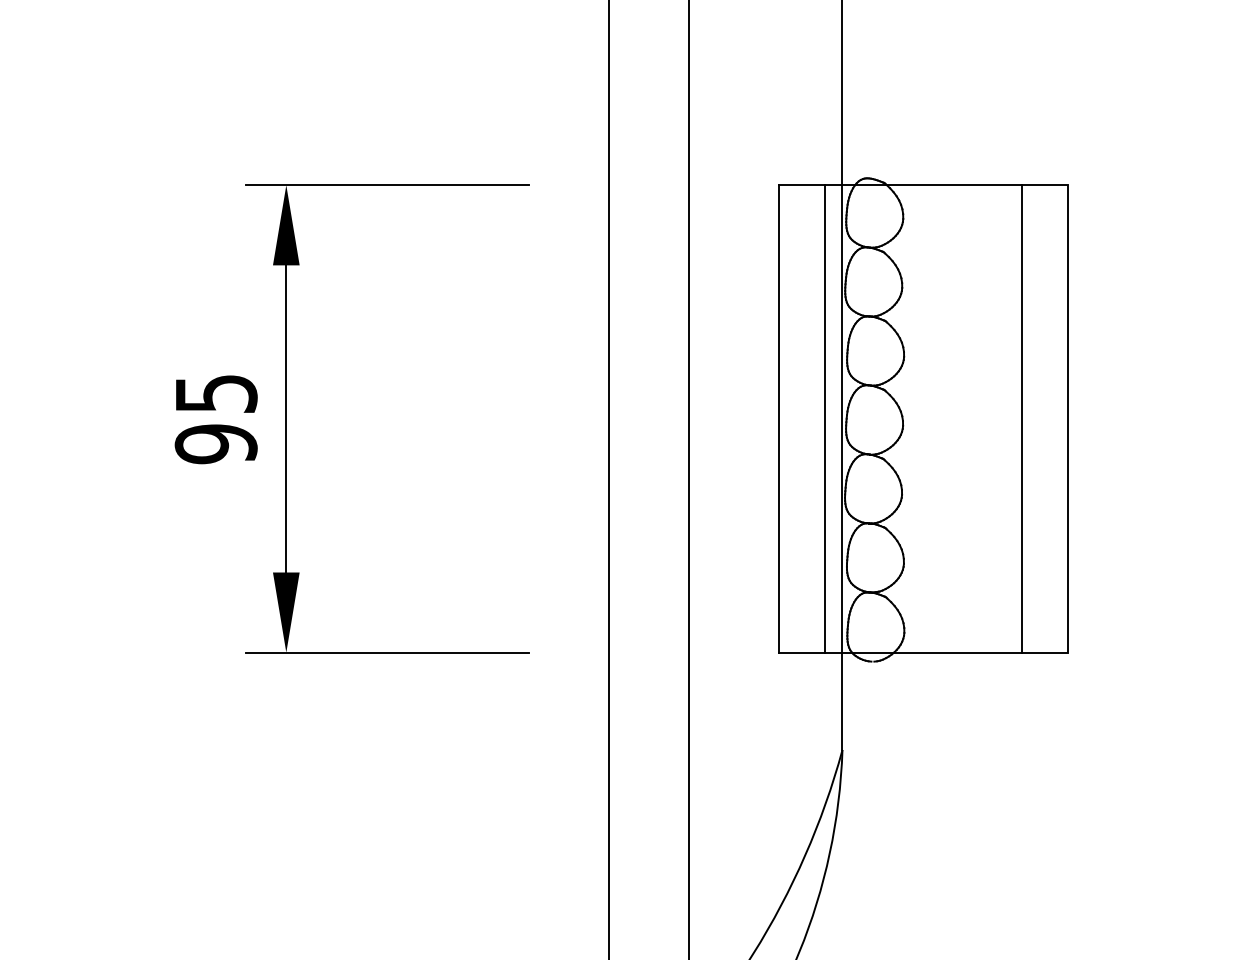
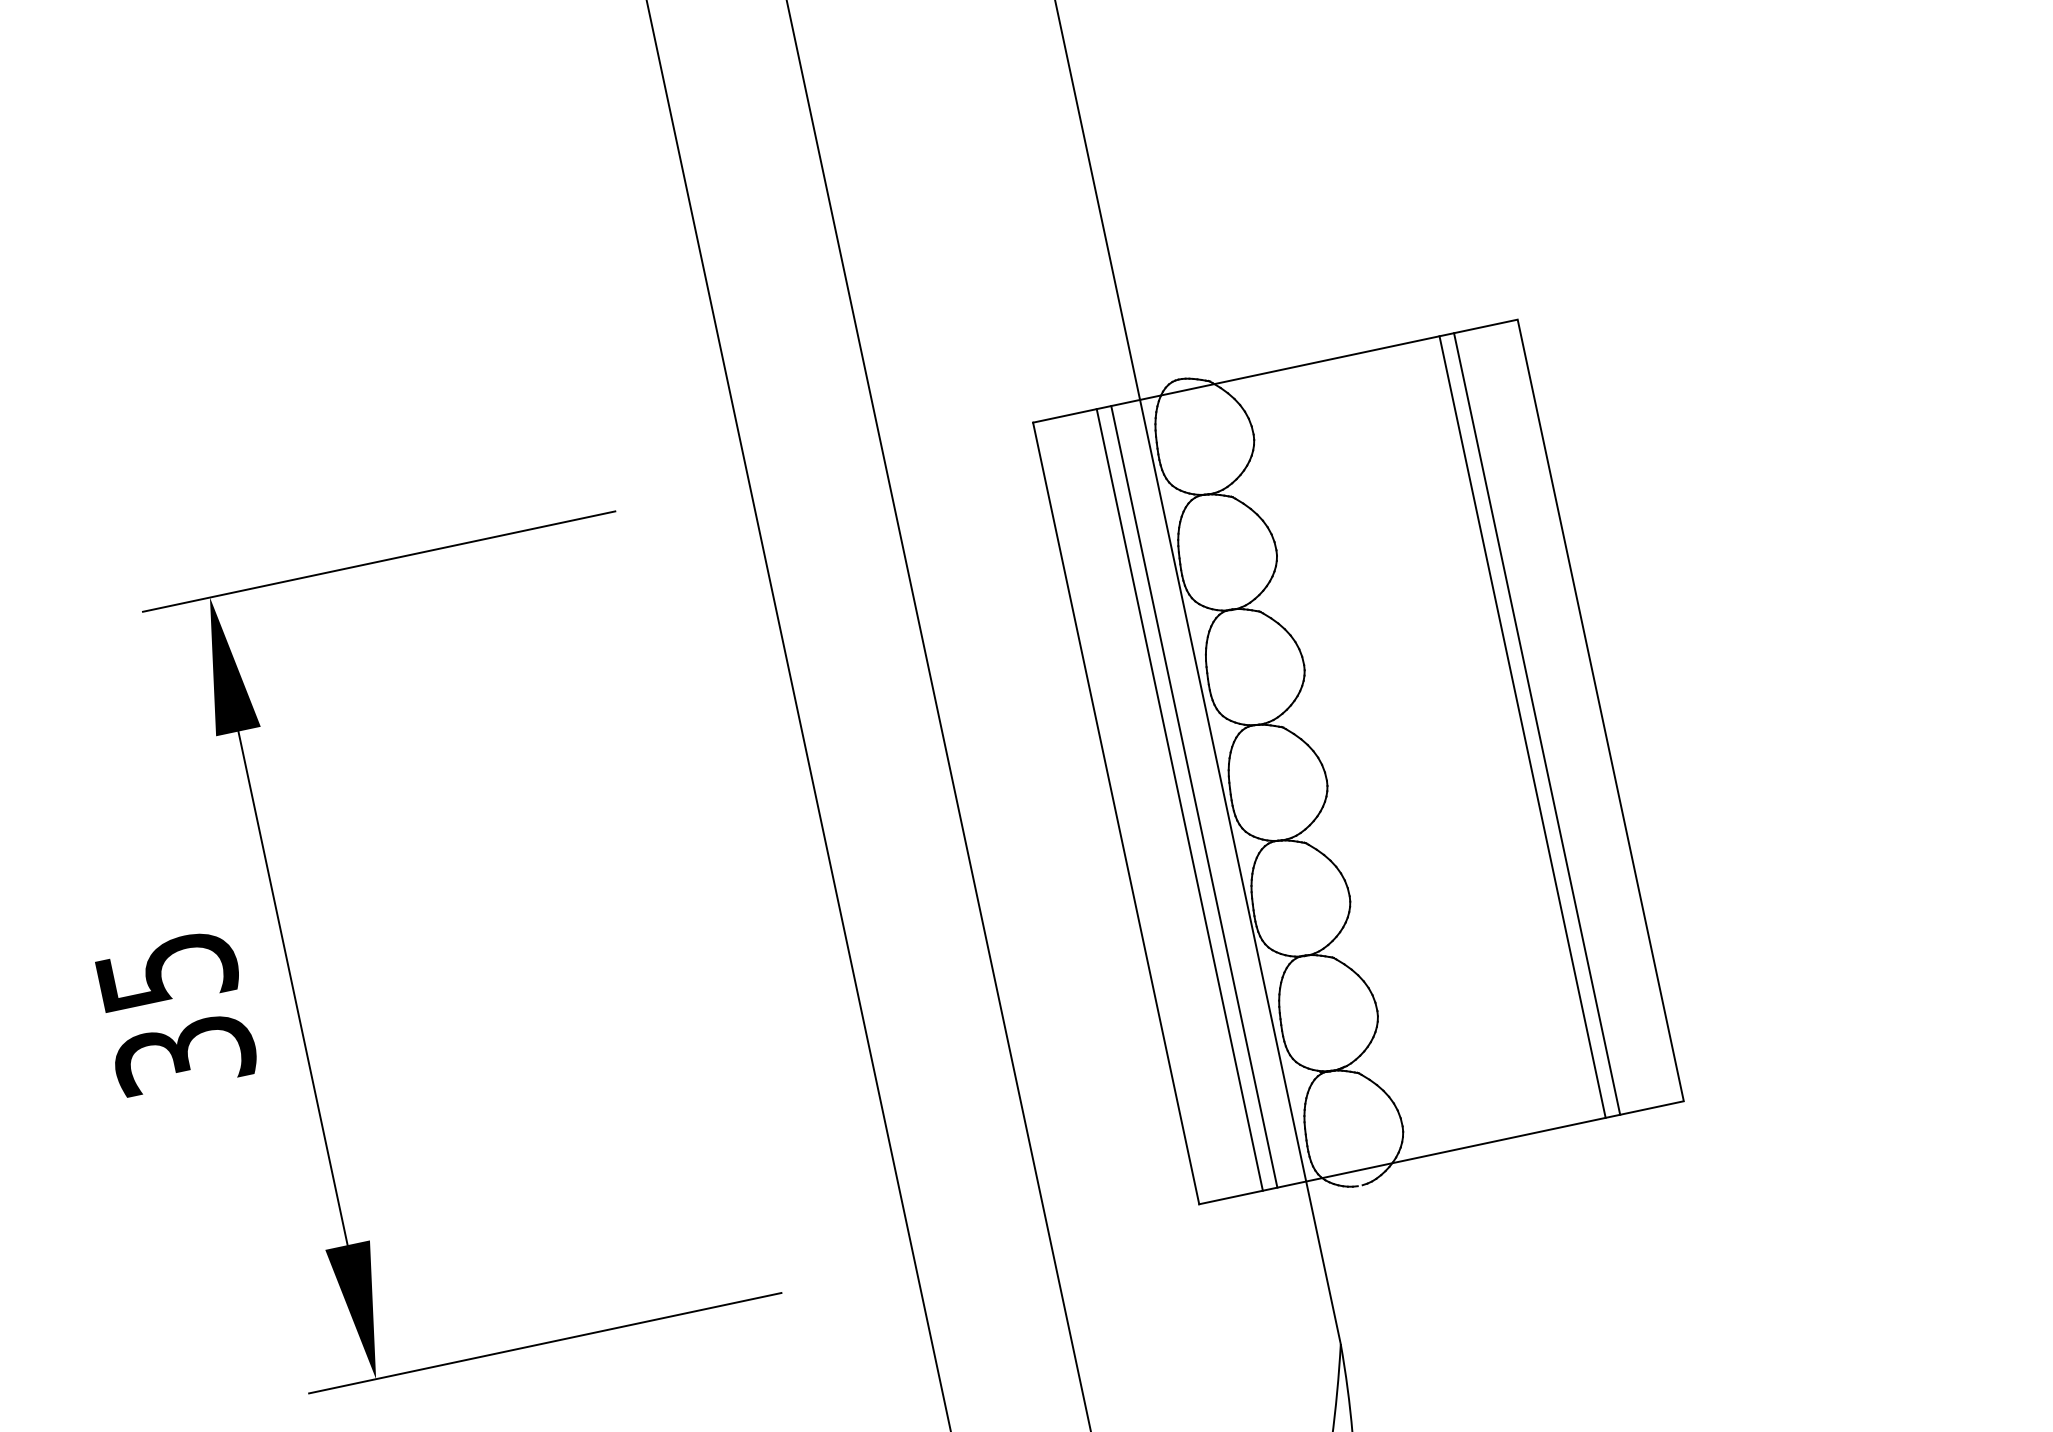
line: (816, 418) -> (1179, 799), added
line: (1030, 418) -> (1537, 723), added
text: (215, 444) -> (183, 1056), 95 -> 35

